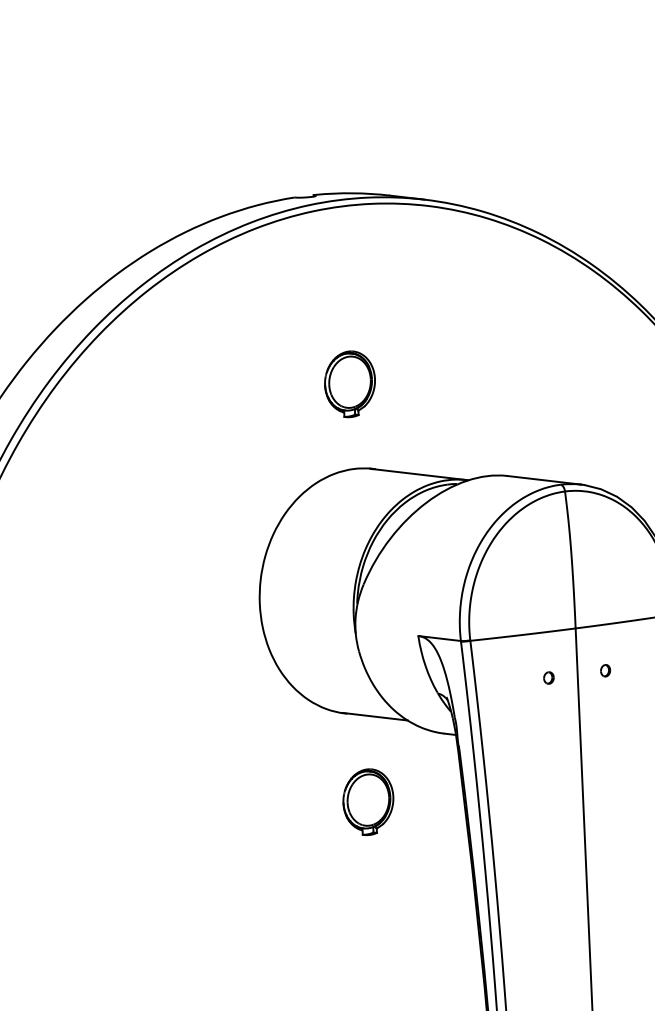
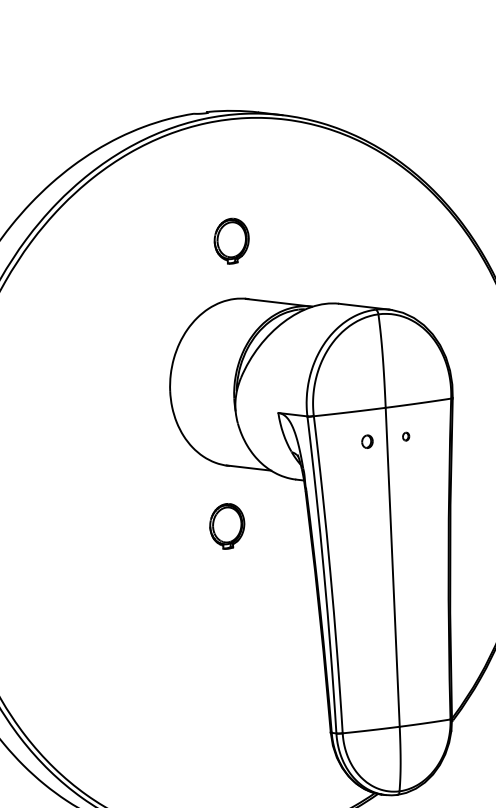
part: (548, 677) -> (367, 441), size x1.6
part: (368, 802) -> (227, 526), moved

